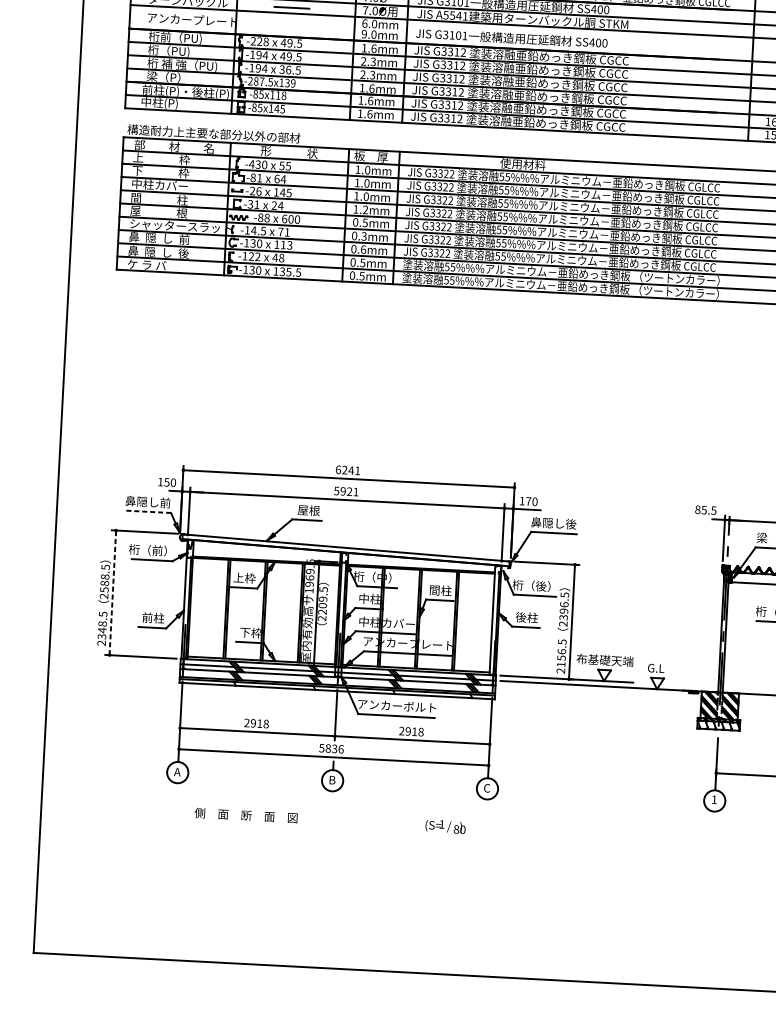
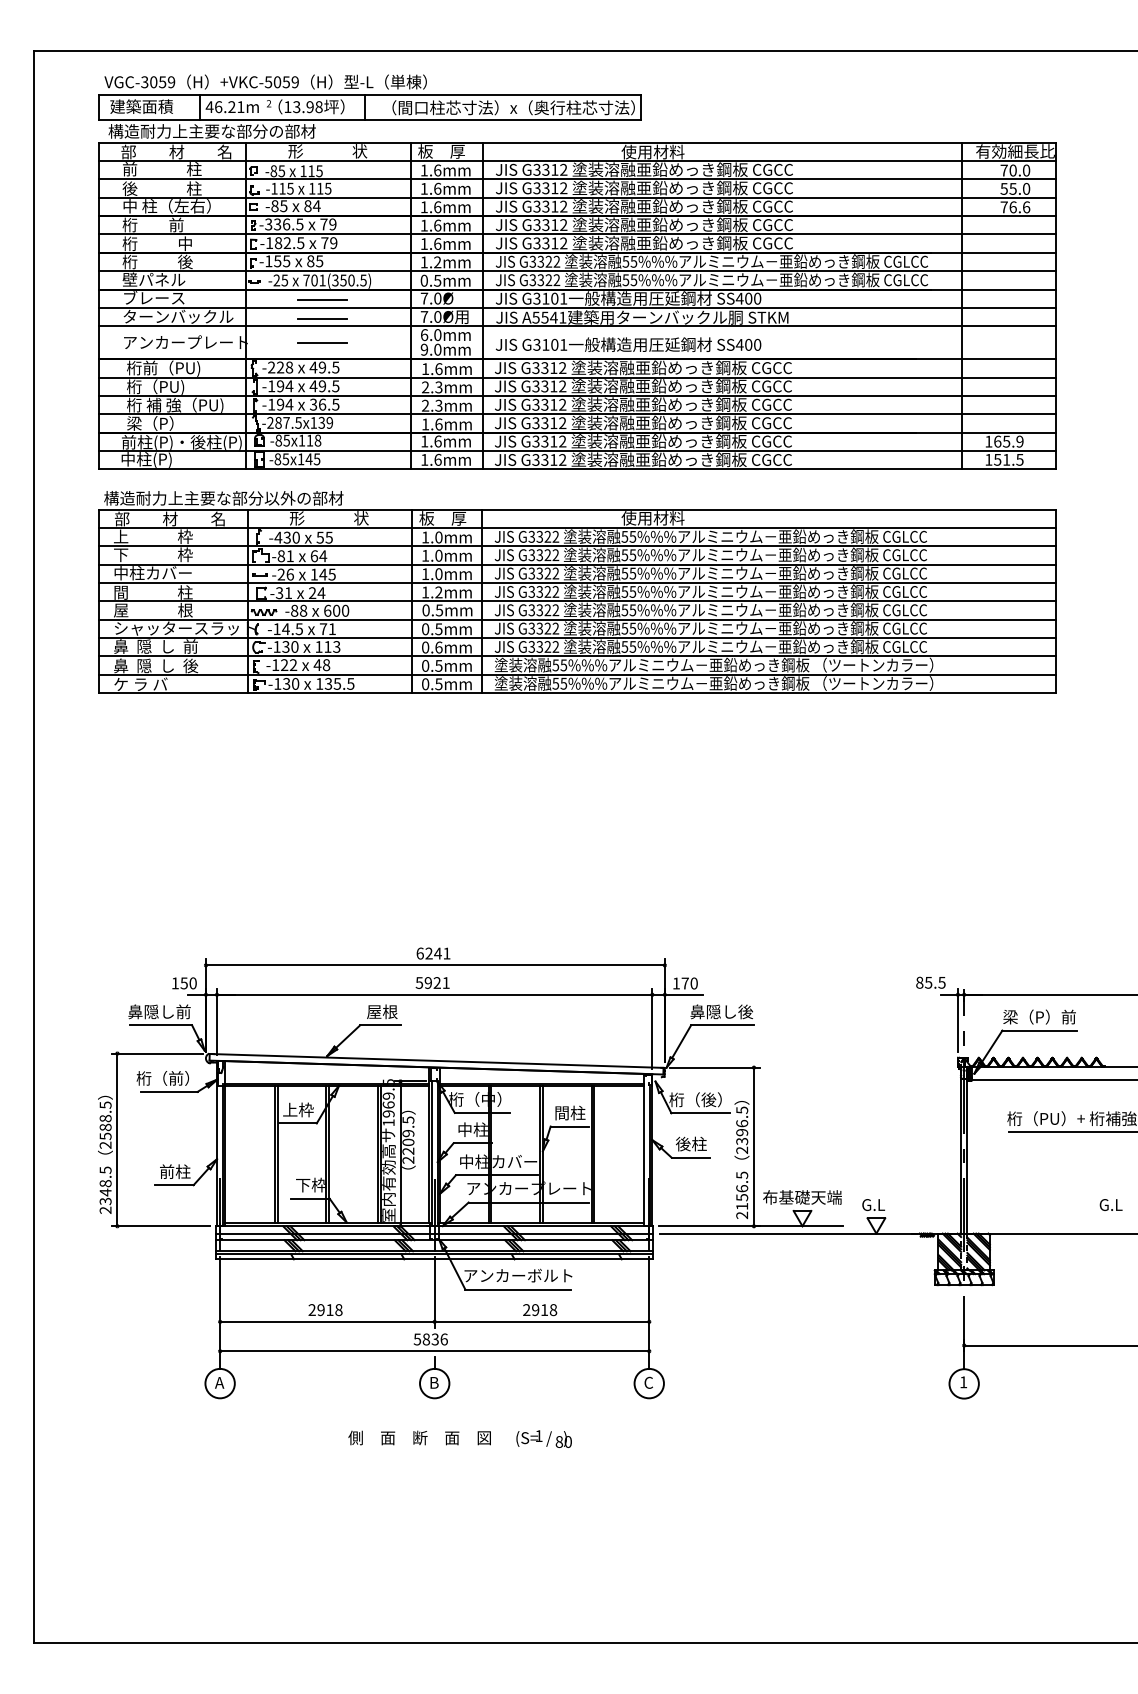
line: (291, 25) -> (322, 342), added
text: (363, 235) -> (438, 628), 0.3mm -> 0.5mm
line: (148, 511) -> (160, 1025), dashed -> solid
line: (112, 592) -> (117, 1139), dashed -> solid
text: (246, 815) -> (419, 1437), moved
text: (445, 826) -> (543, 1438), moved

